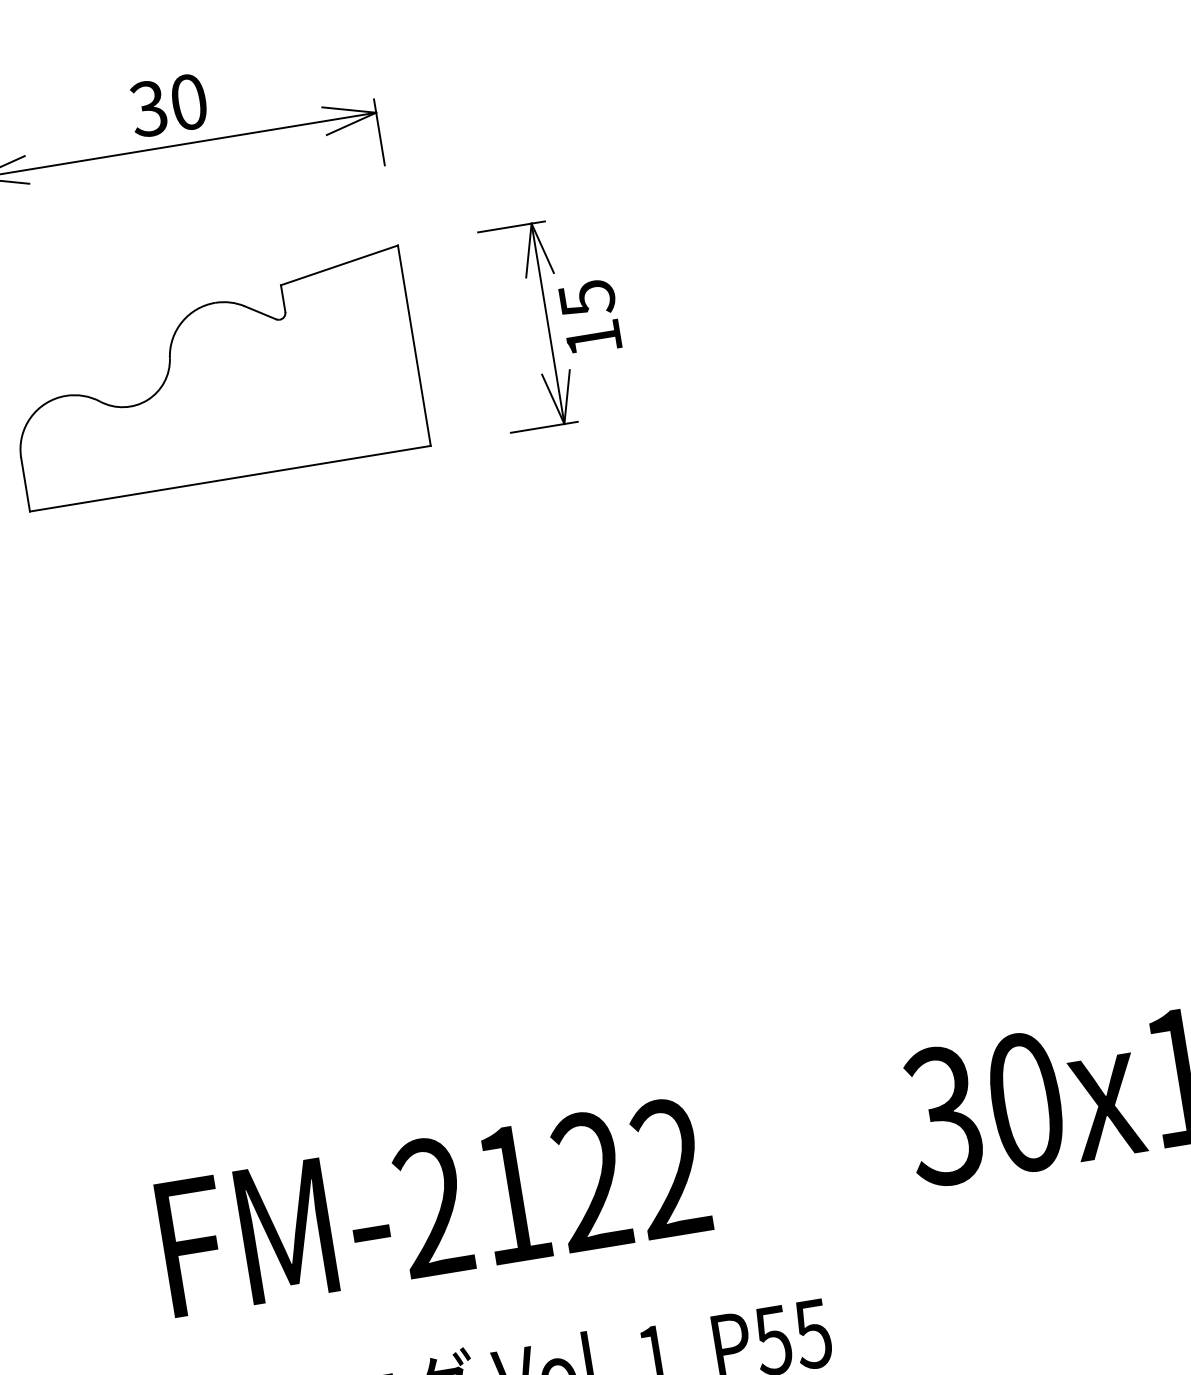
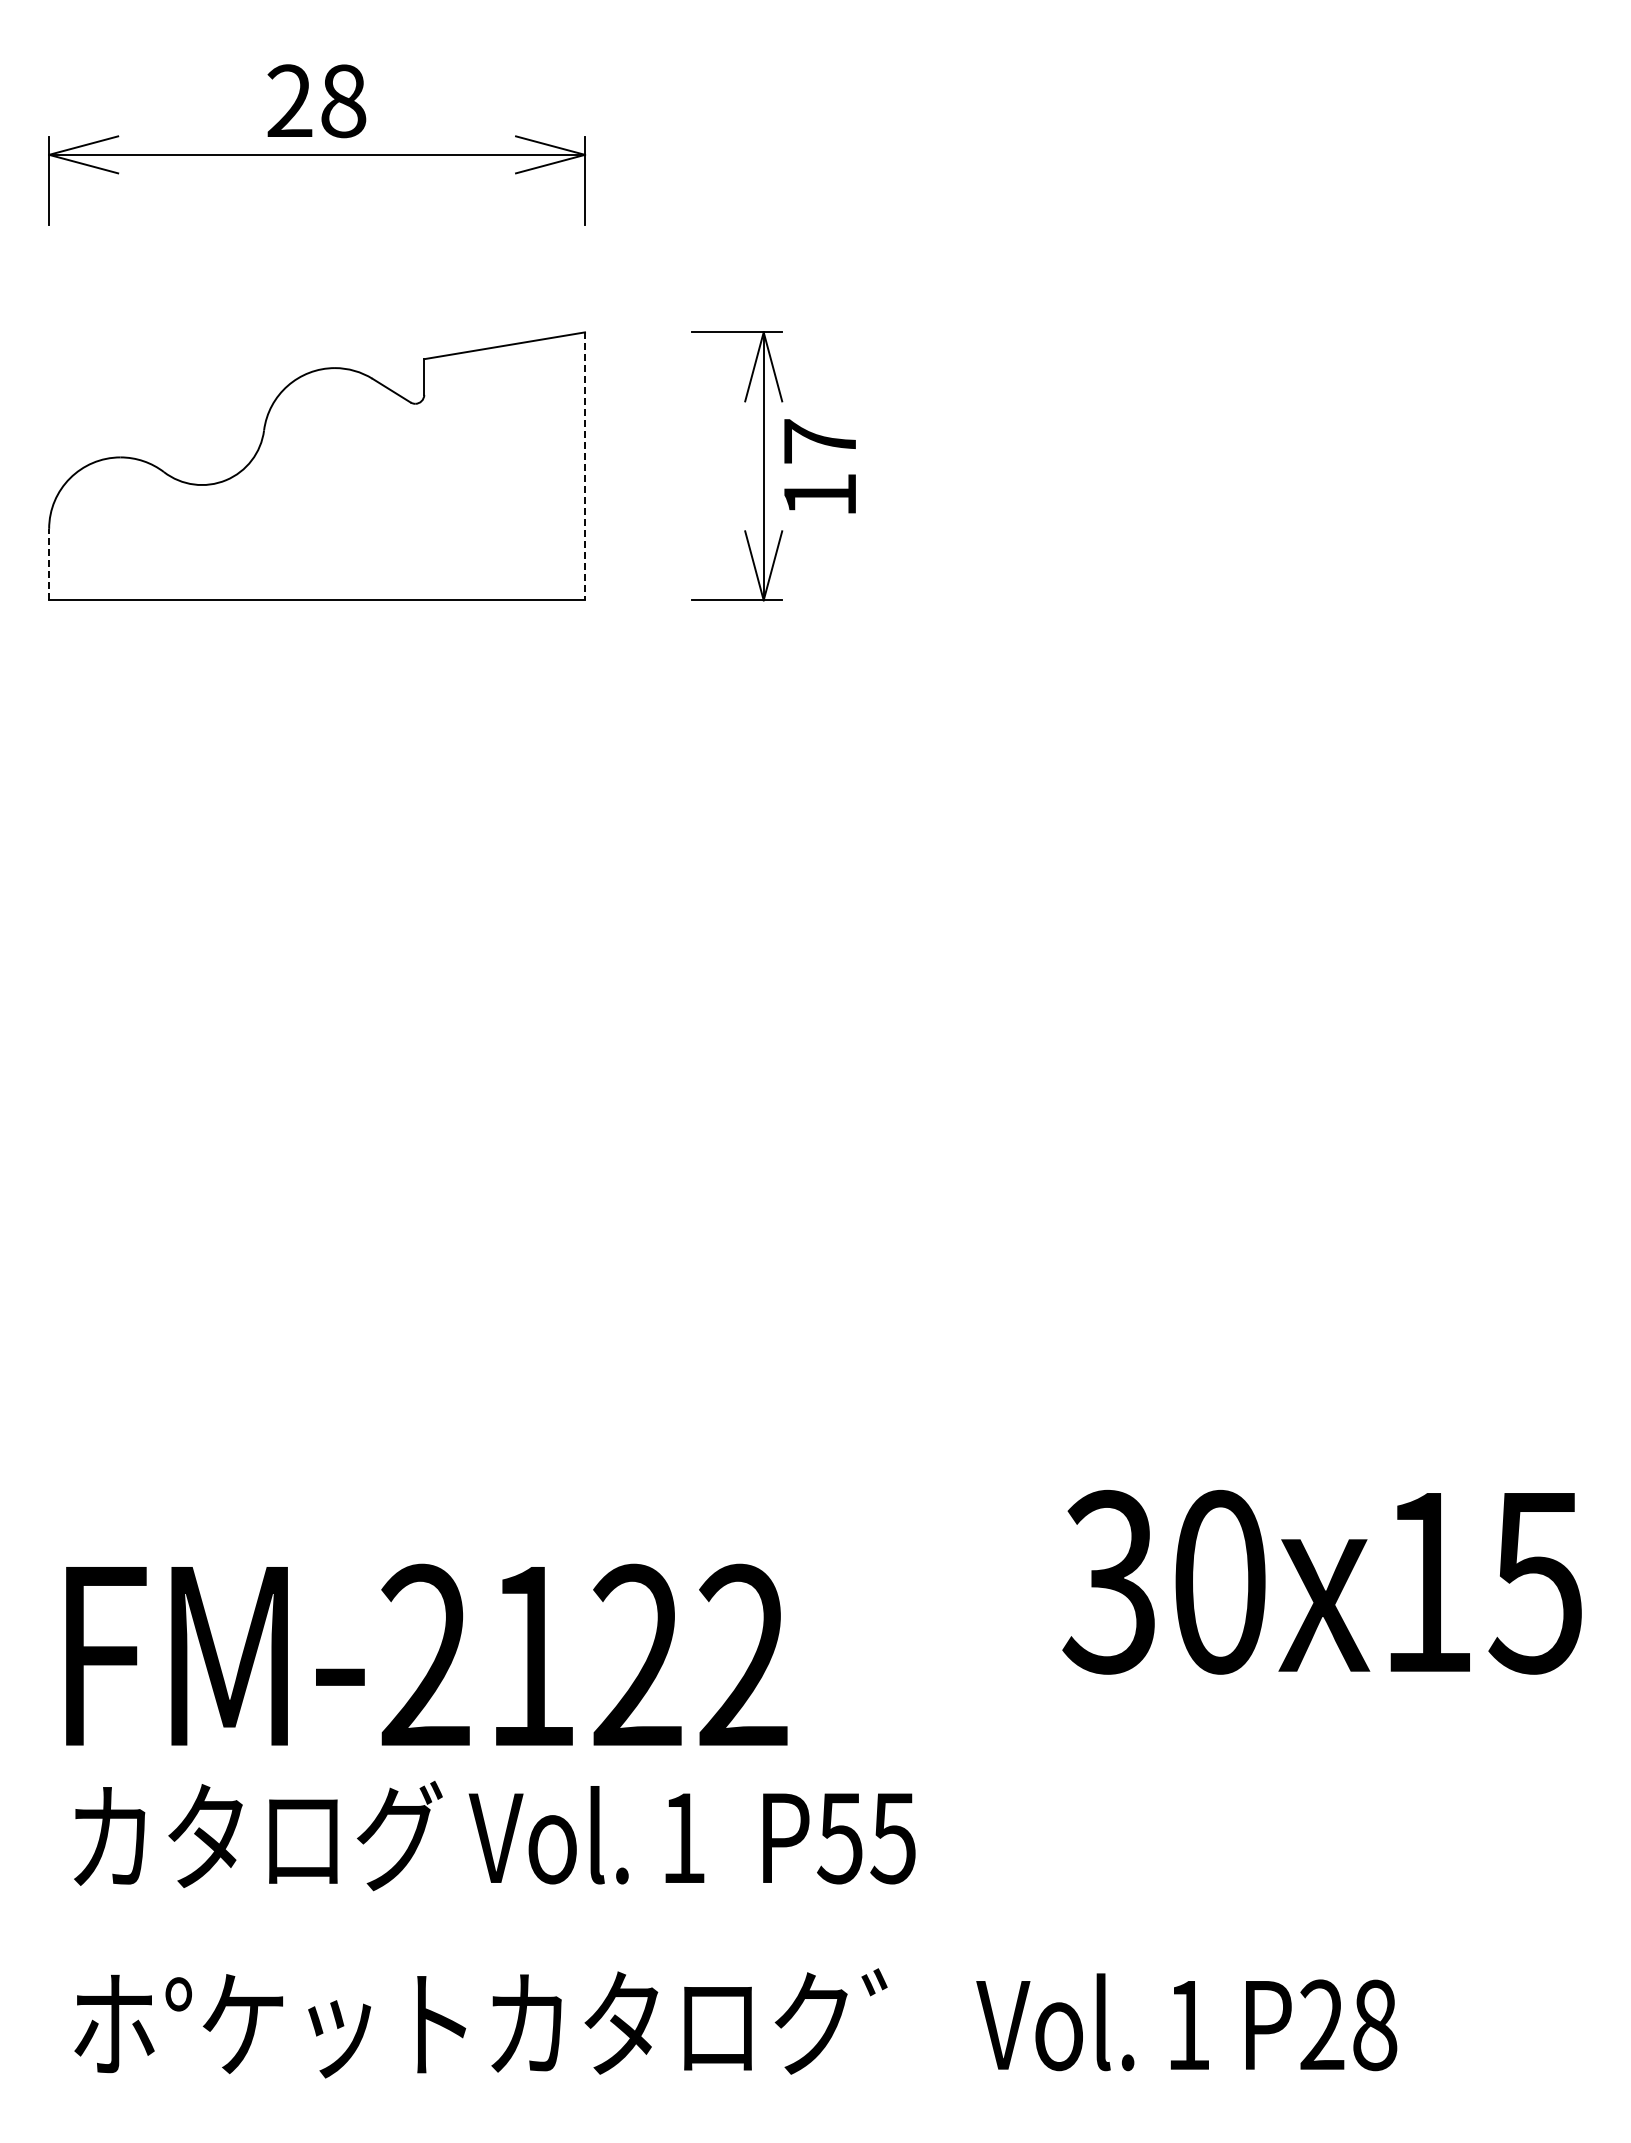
text: (168, 105) -> (316, 101), 30 -> 28
text: (587, 299) -> (820, 442), 15 -> 17
line: (414, 345) -> (585, 466), solid -> dashed
line: (25, 484) -> (49, 564), solid -> dashed
text: (433, 1205) -> (426, 1654), moved

